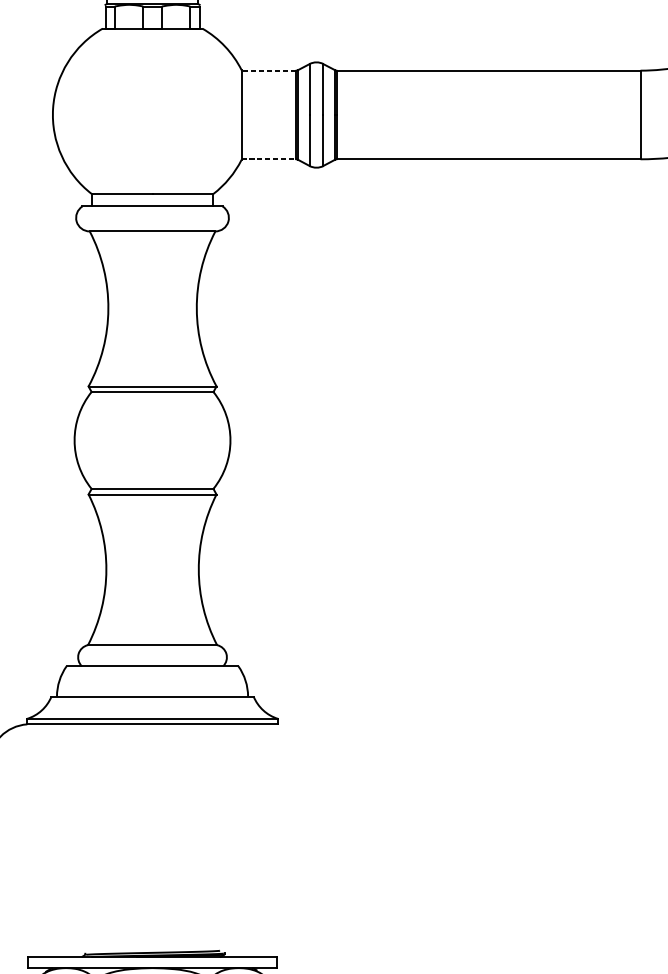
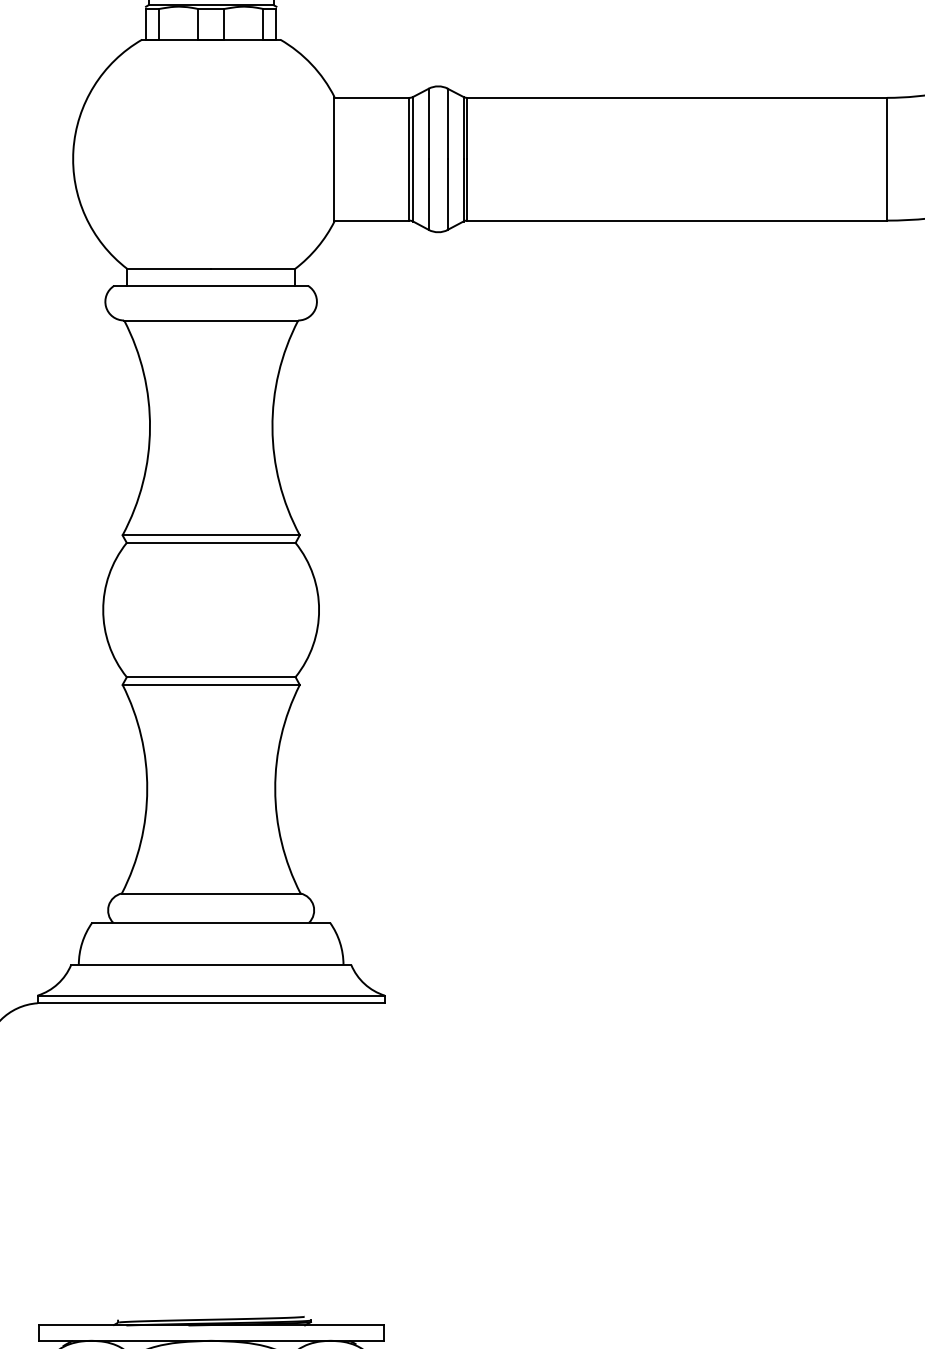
line: (268, 70) -> (371, 97), dashed -> solid
line: (268, 159) -> (371, 220), dashed -> solid

